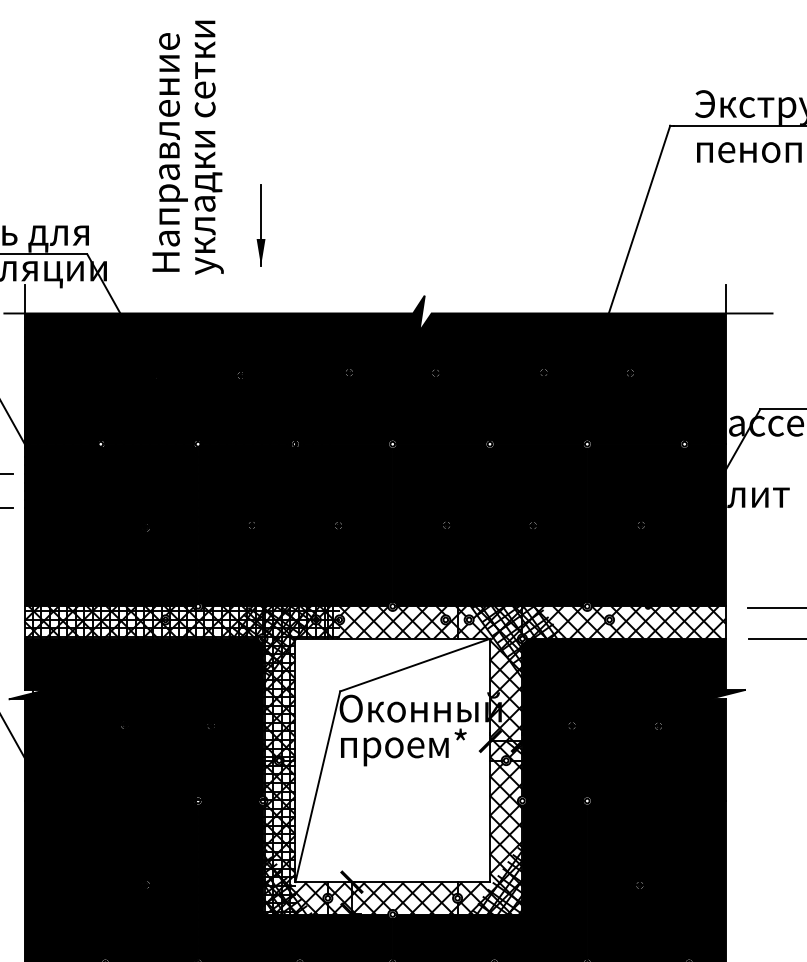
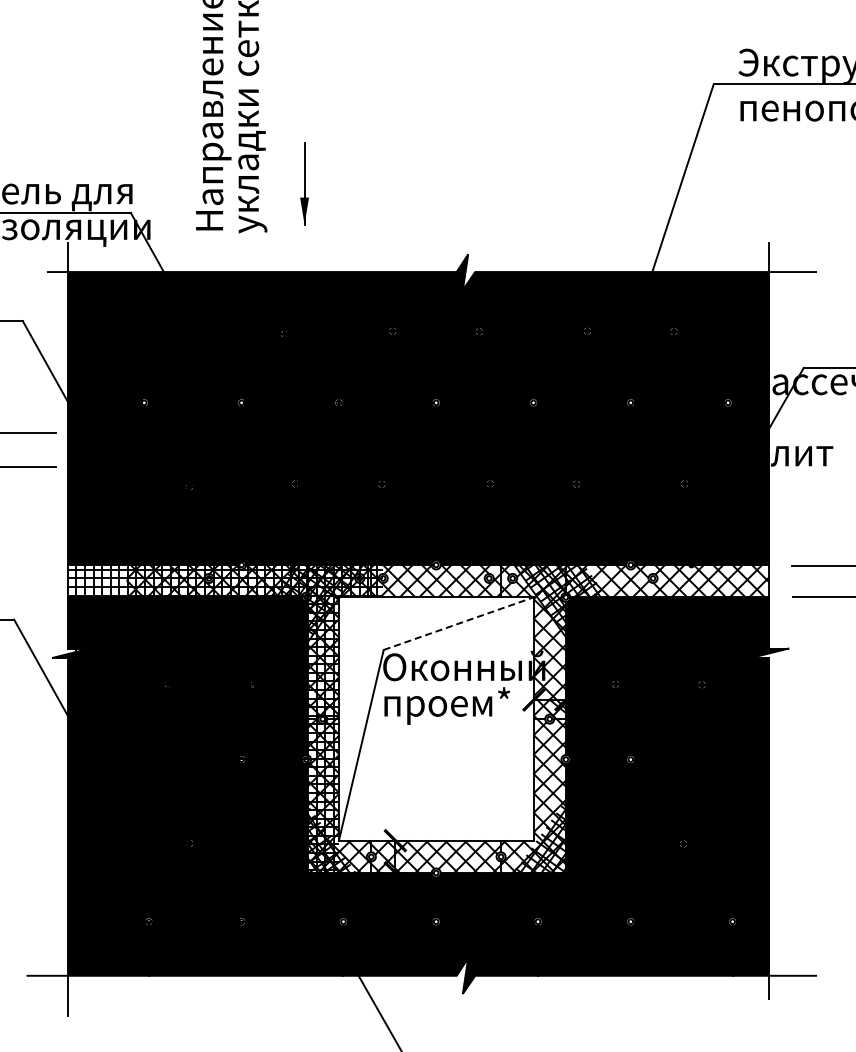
hatch: (54, 621) -> (97, 580), removed
line: (416, 664) -> (459, 623), solid -> dashed

